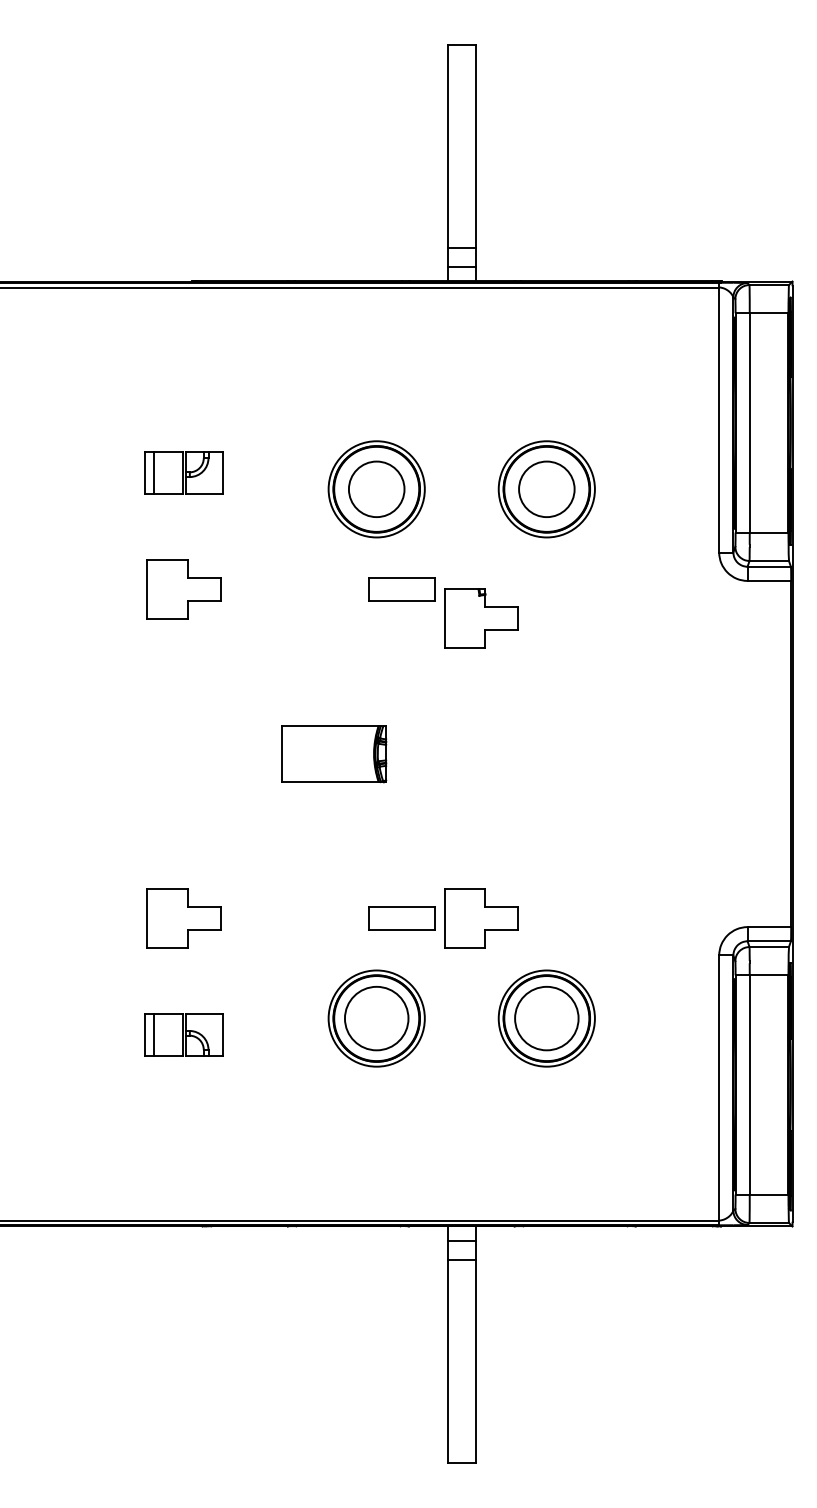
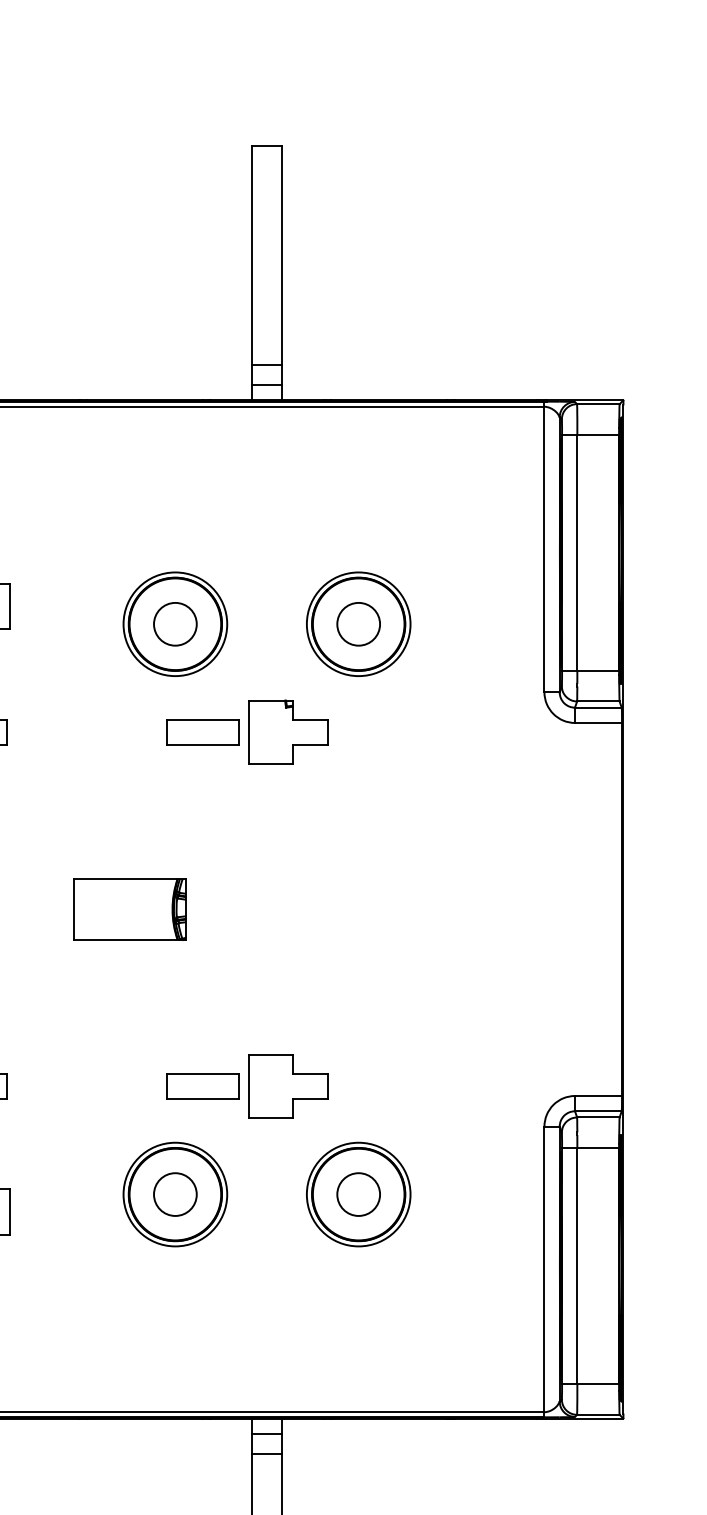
circle: (376, 489) -> (175, 624), size x0.71
circle: (546, 489) -> (358, 624), size x0.71
part: (481, 618) -> (288, 732), moved
circle: (376, 1018) -> (175, 1194), size x0.62
circle: (546, 1018) -> (358, 1194), size x0.62

